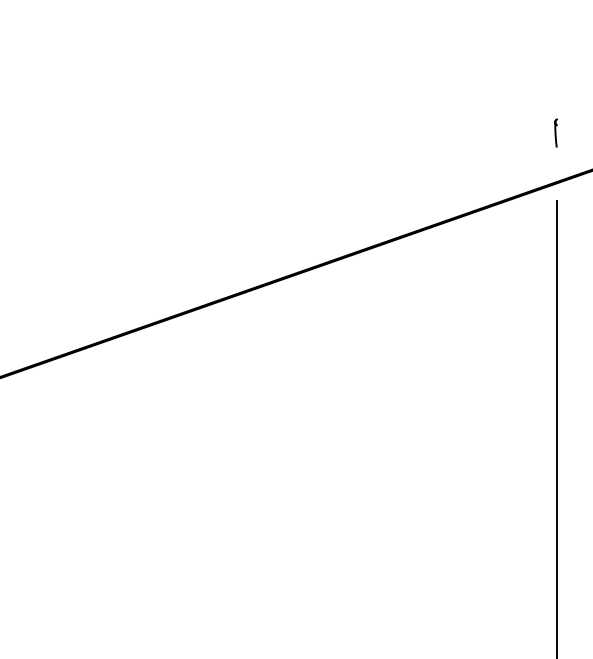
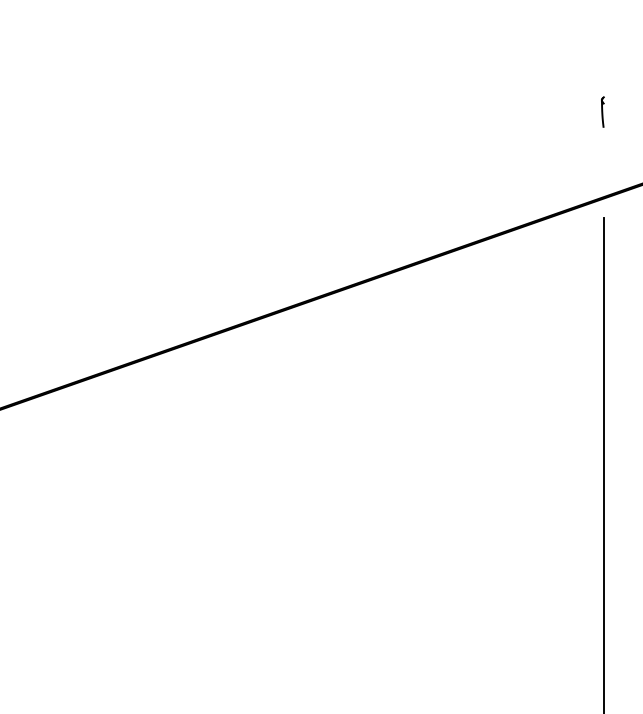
line: (555, 132) -> (602, 111), moved

